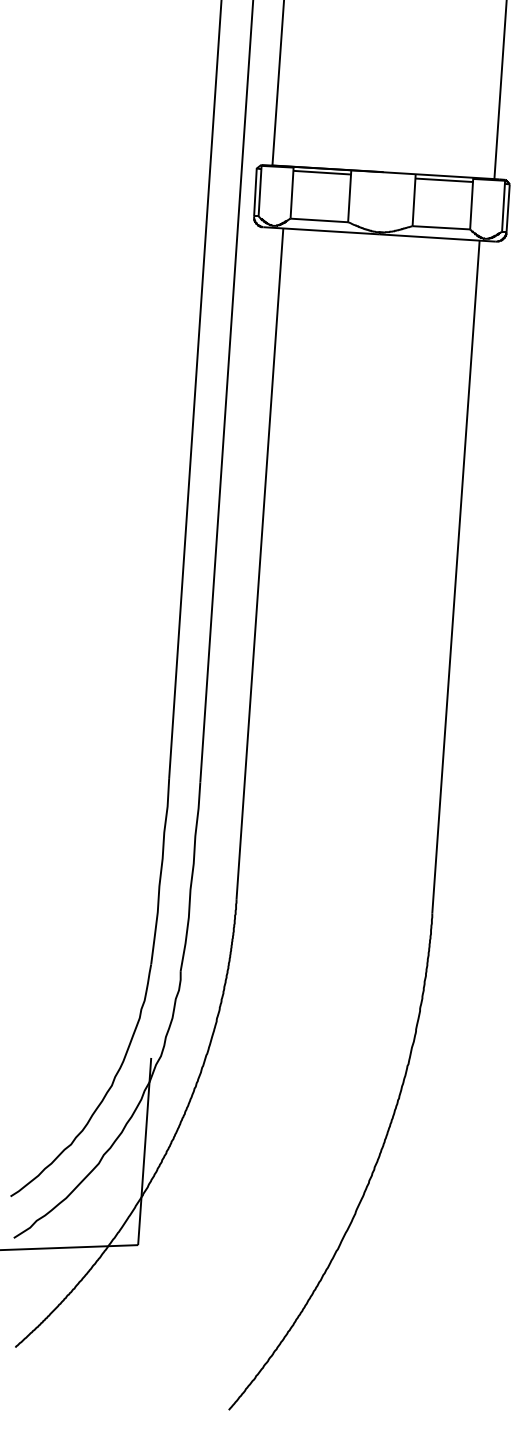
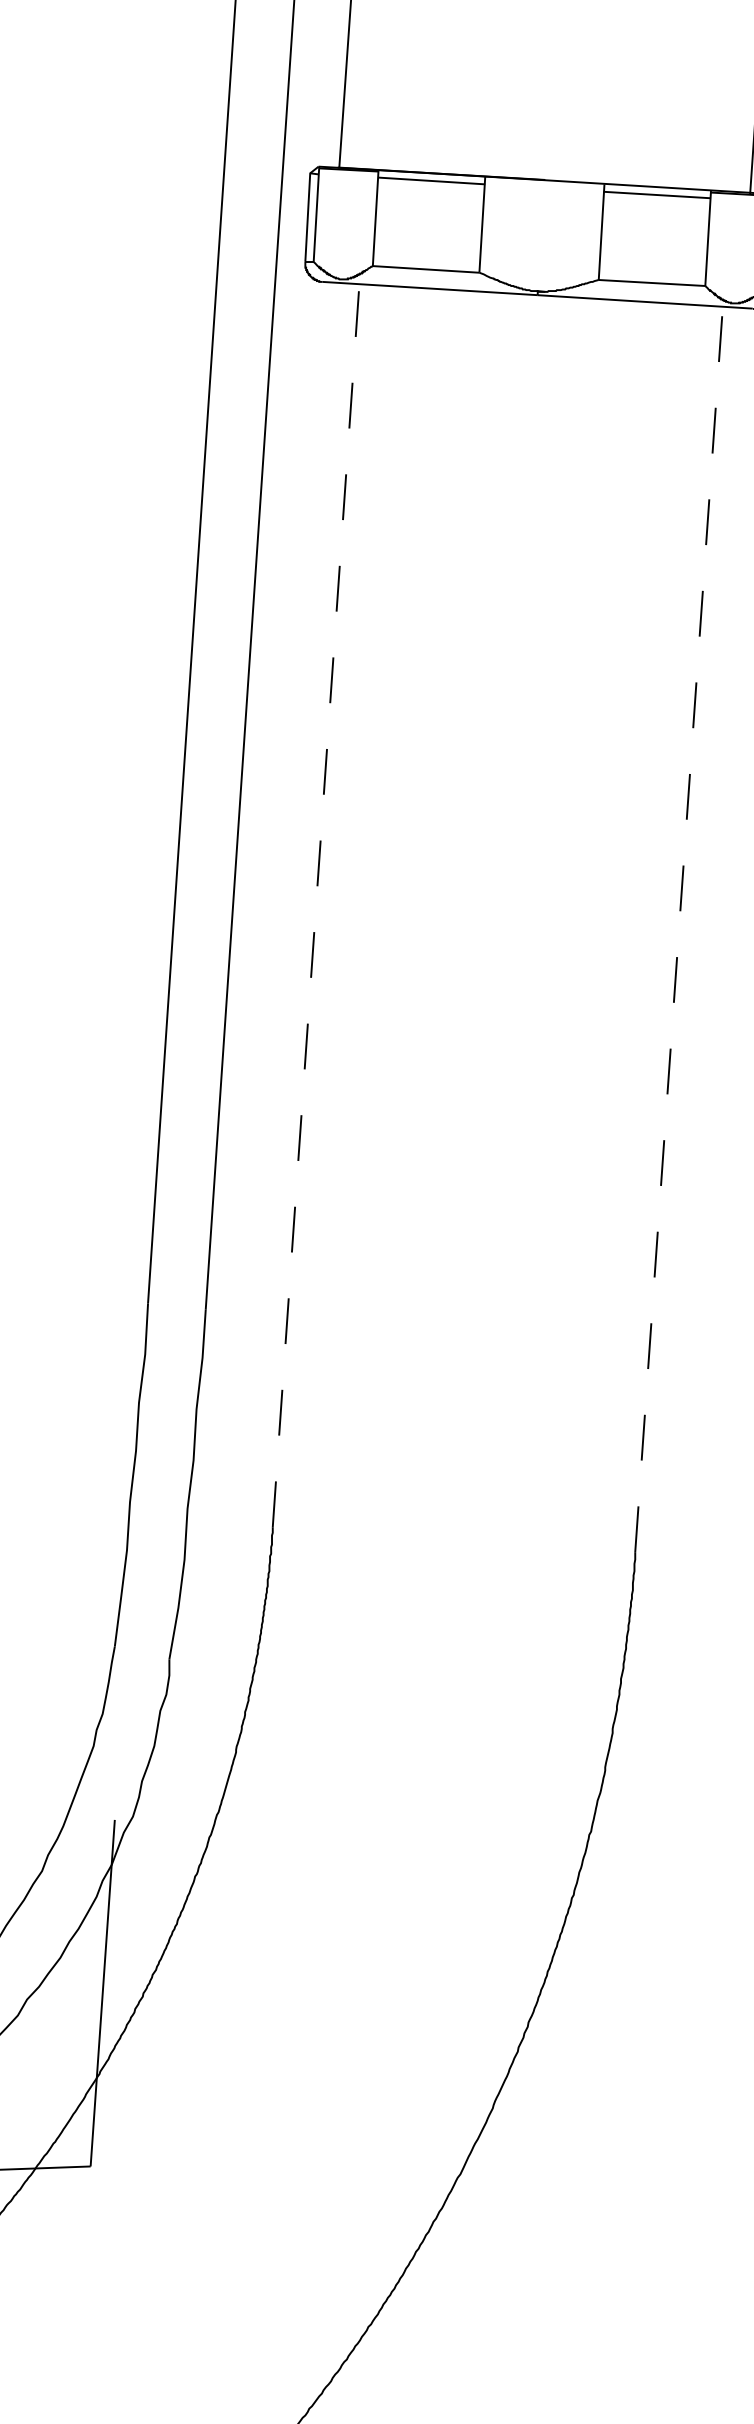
line: (259, 563) -> (315, 904), solid -> dashed
line: (456, 576) -> (680, 928), solid -> dashed

